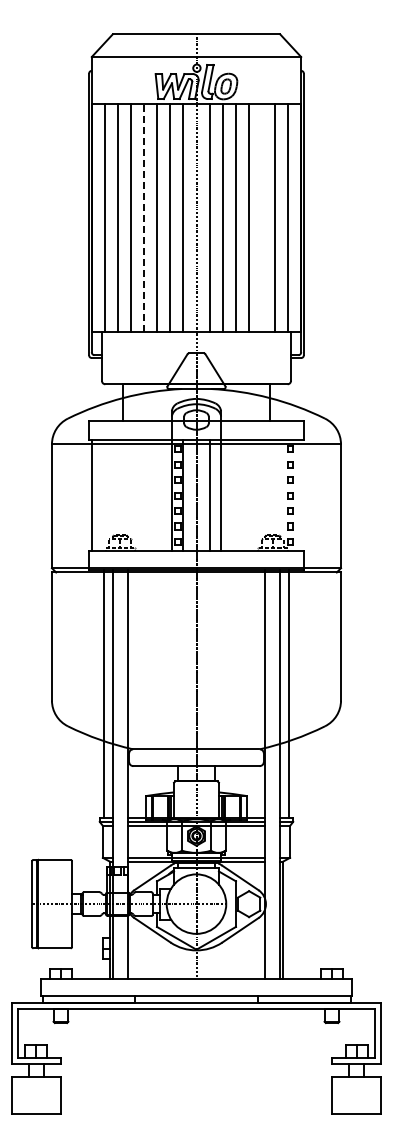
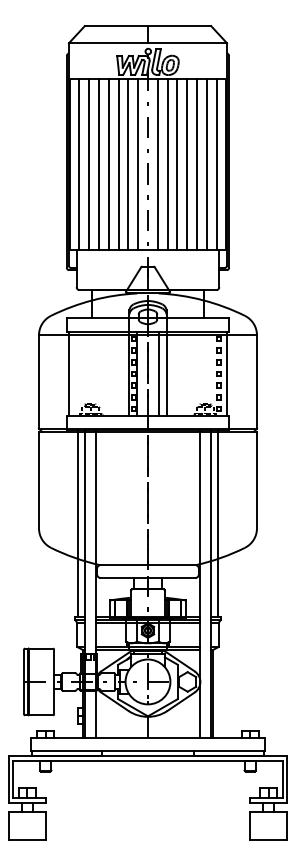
line: (261, 217) -> (197, 164), added
line: (144, 218) -> (108, 164), dashed -> solid
line: (301, 495) -> (227, 373), added

